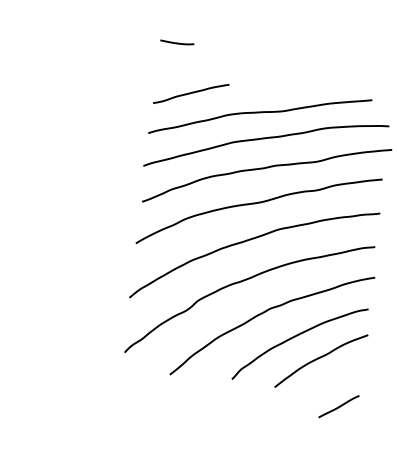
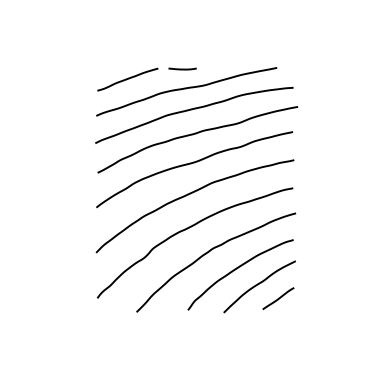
line: (177, 42) -> (182, 68), moved
line: (339, 406) -> (278, 298), moved

